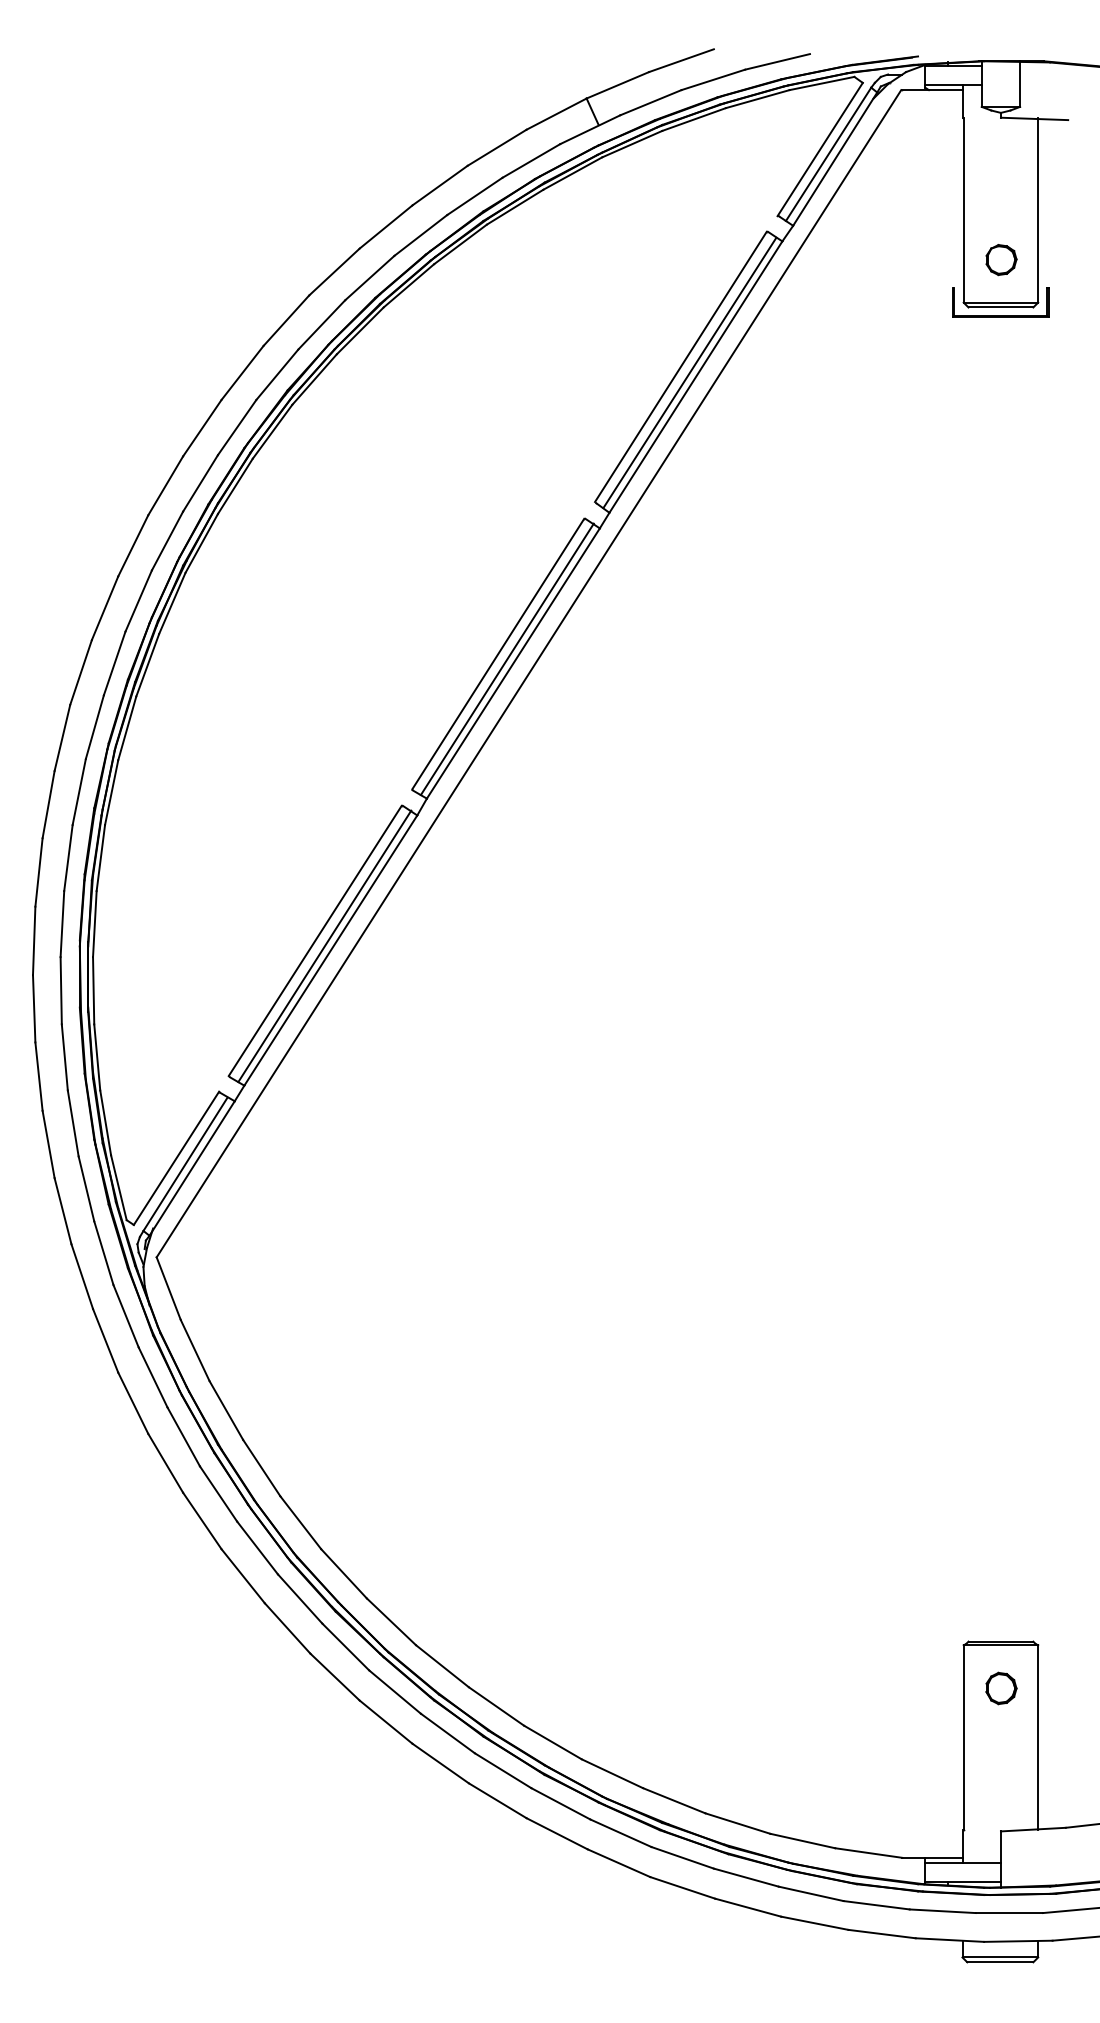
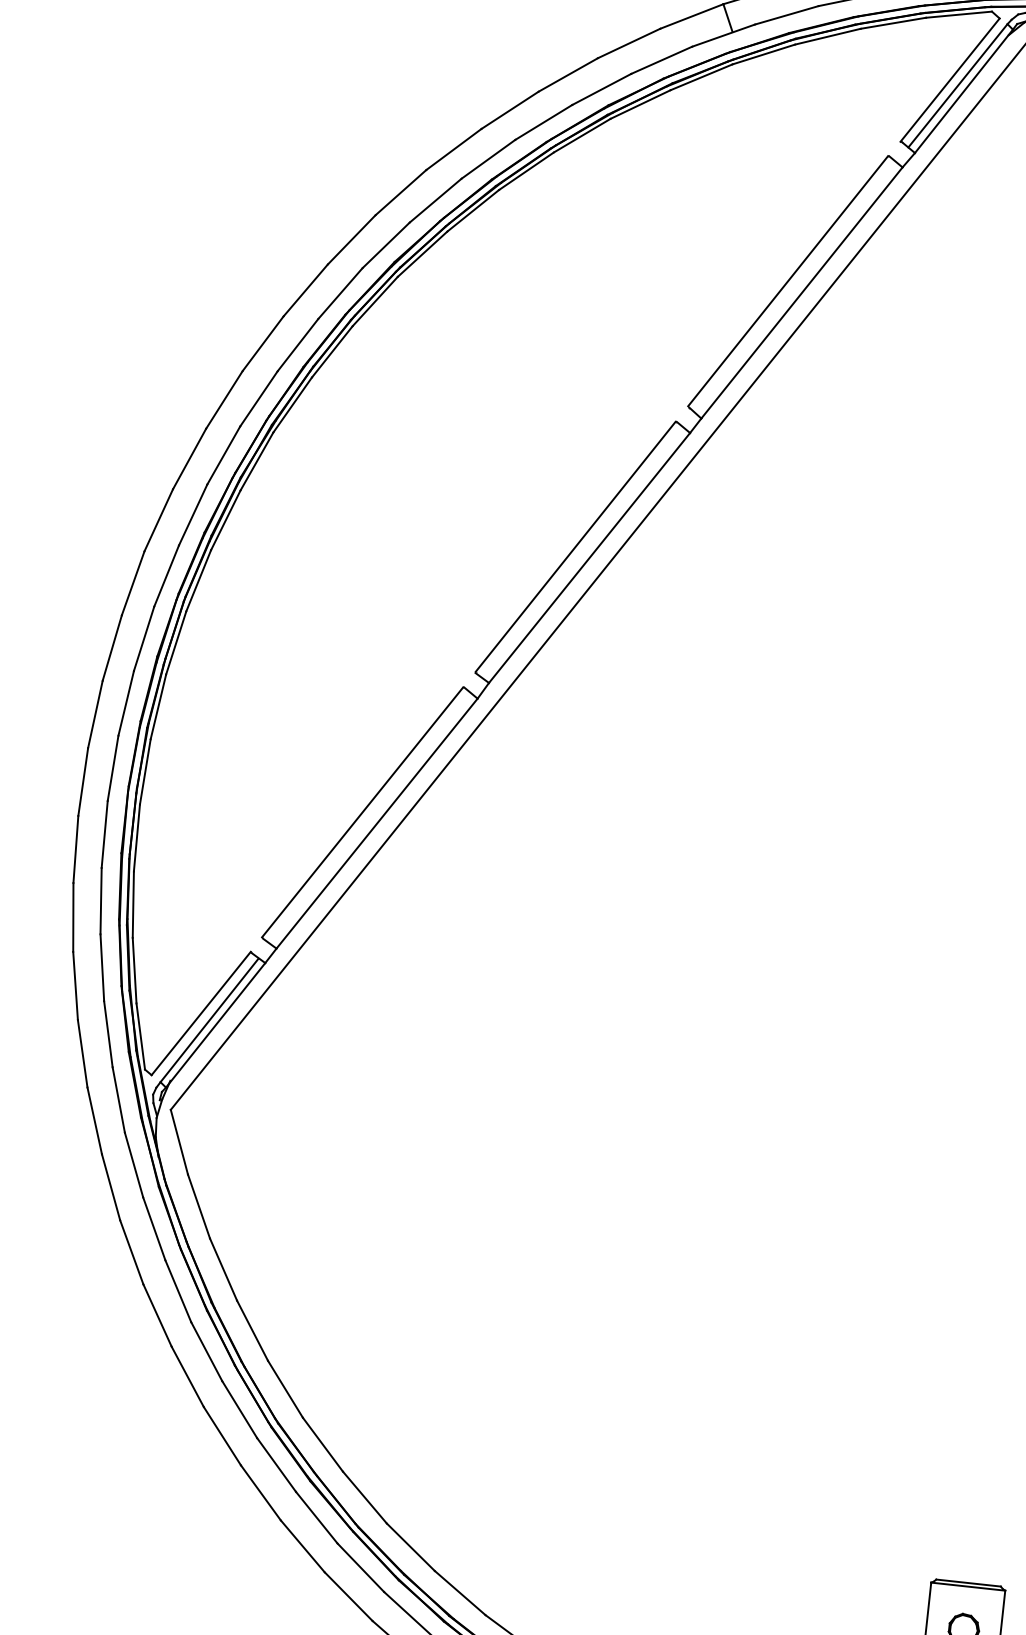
line: (689, 372) -> (796, 287), removed
line: (506, 659) -> (583, 553), removed
line: (324, 946) -> (371, 818), removed

